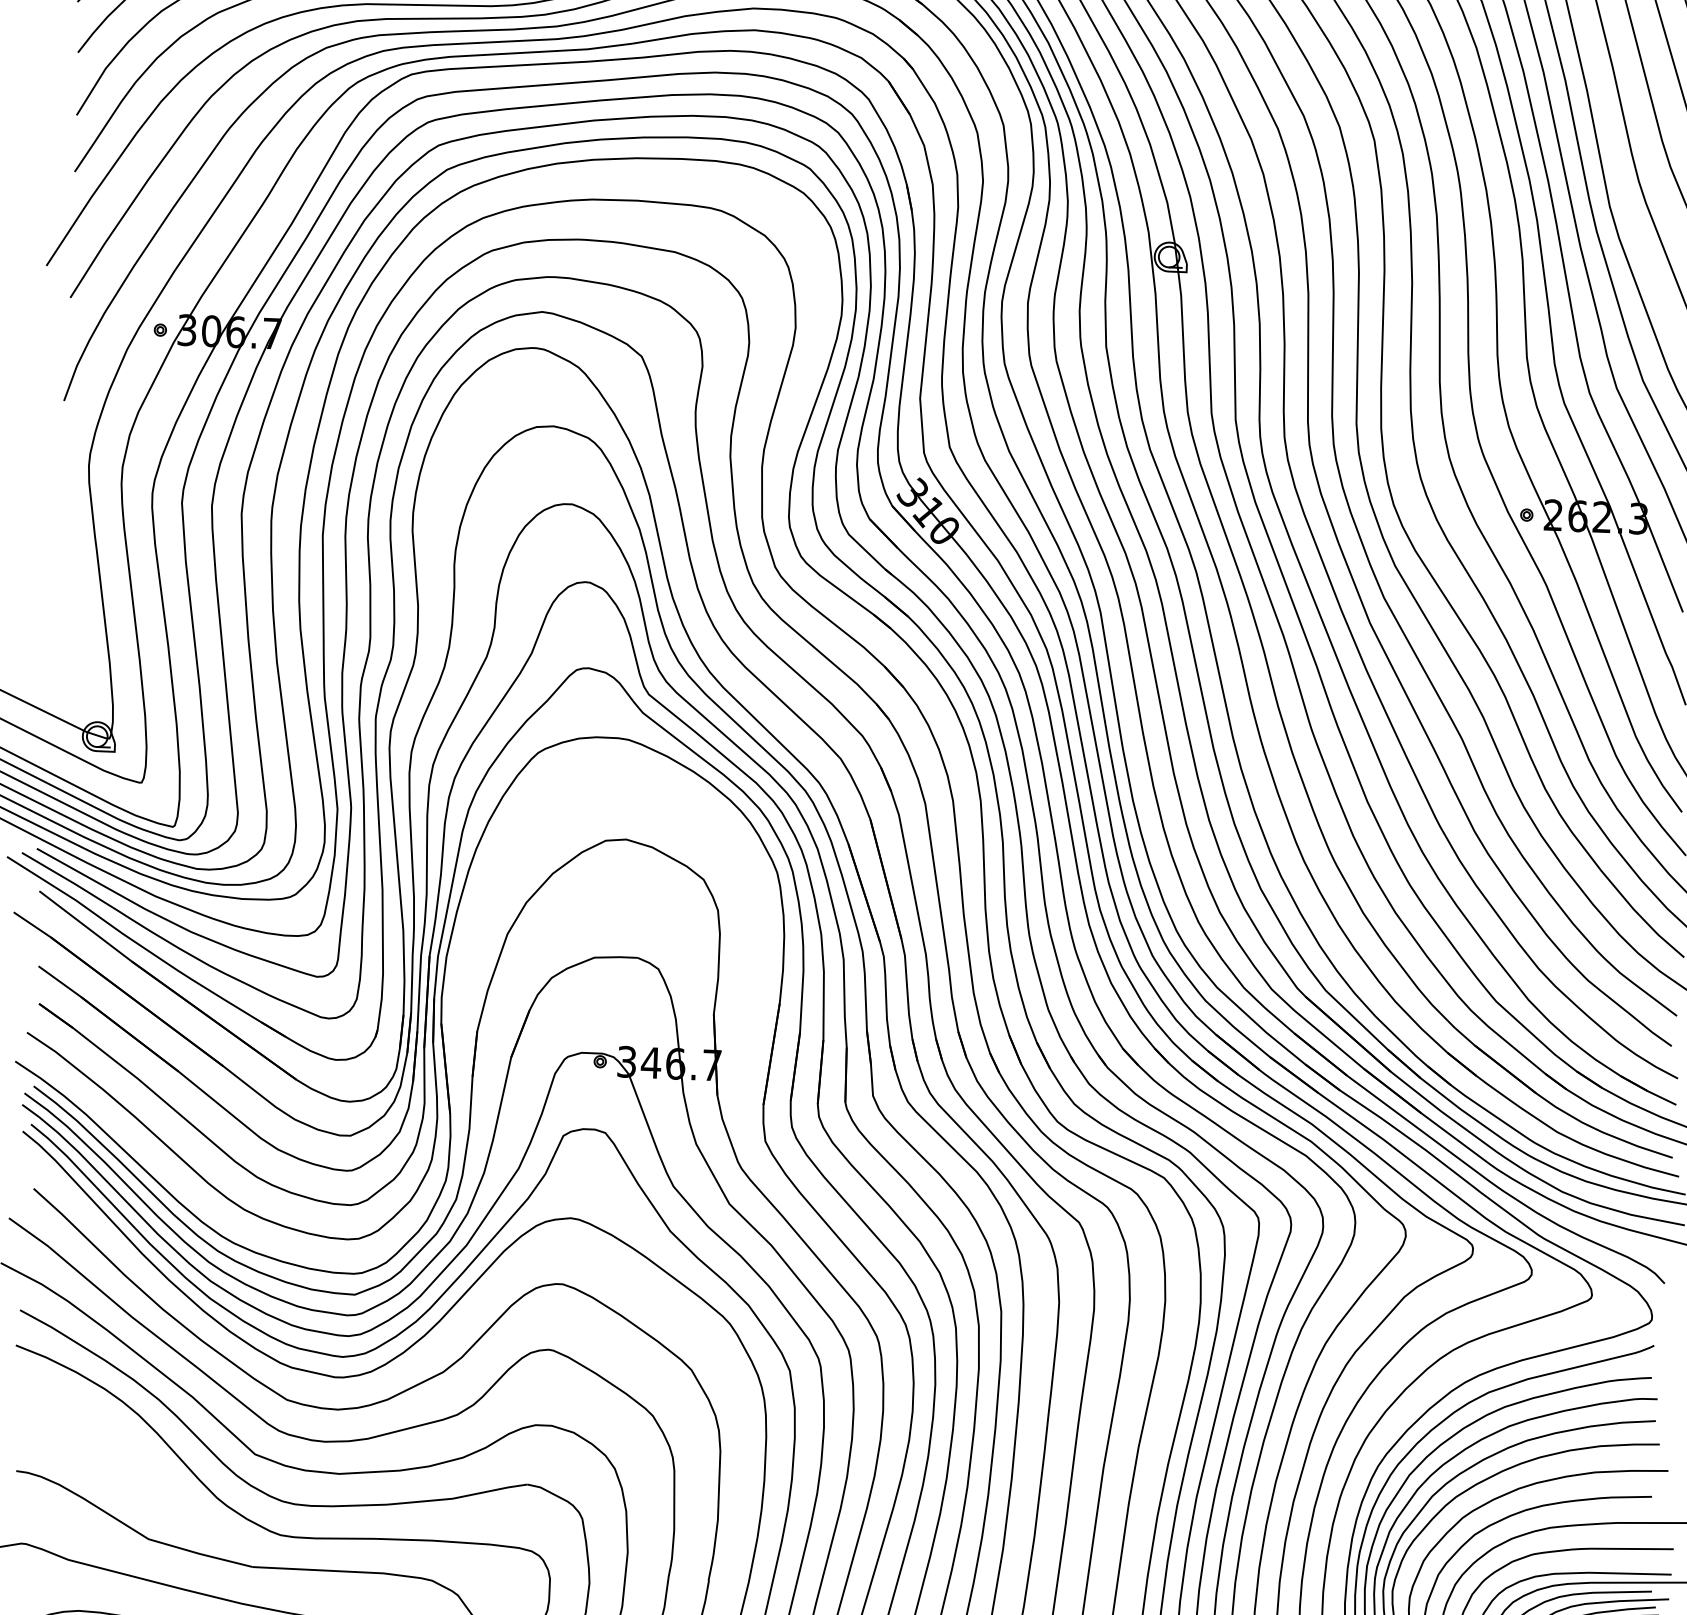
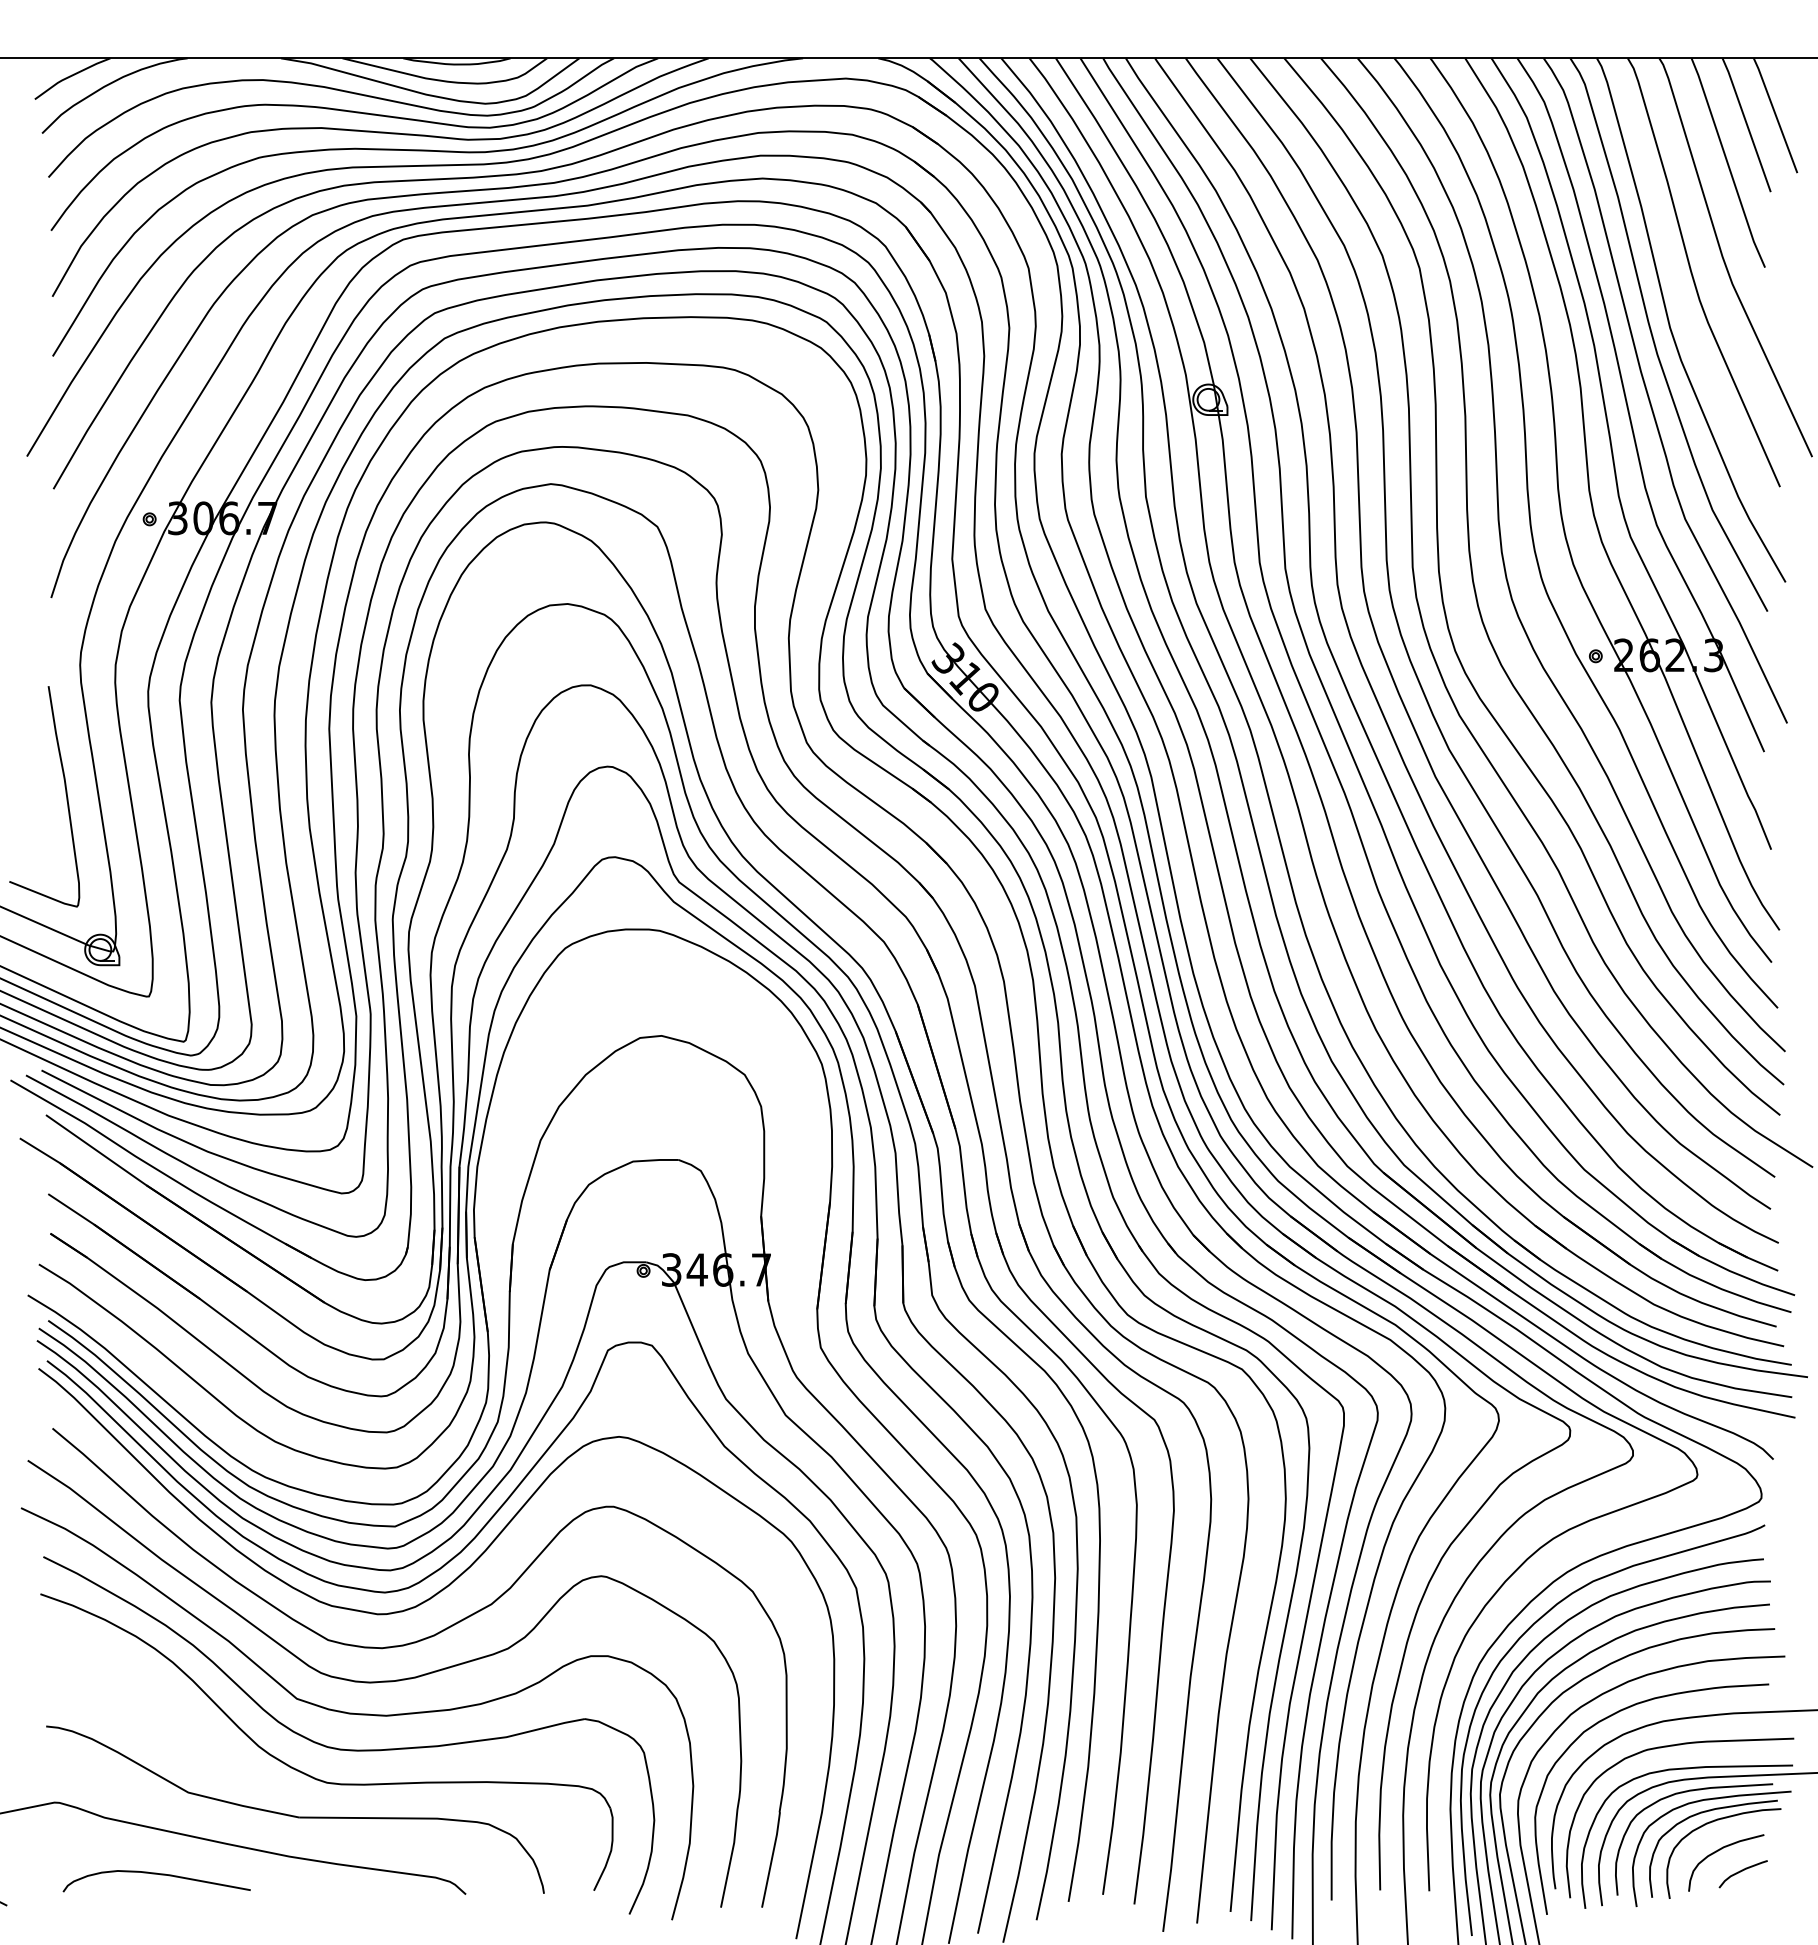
curve: (70, 587) -> (65, 794), added

